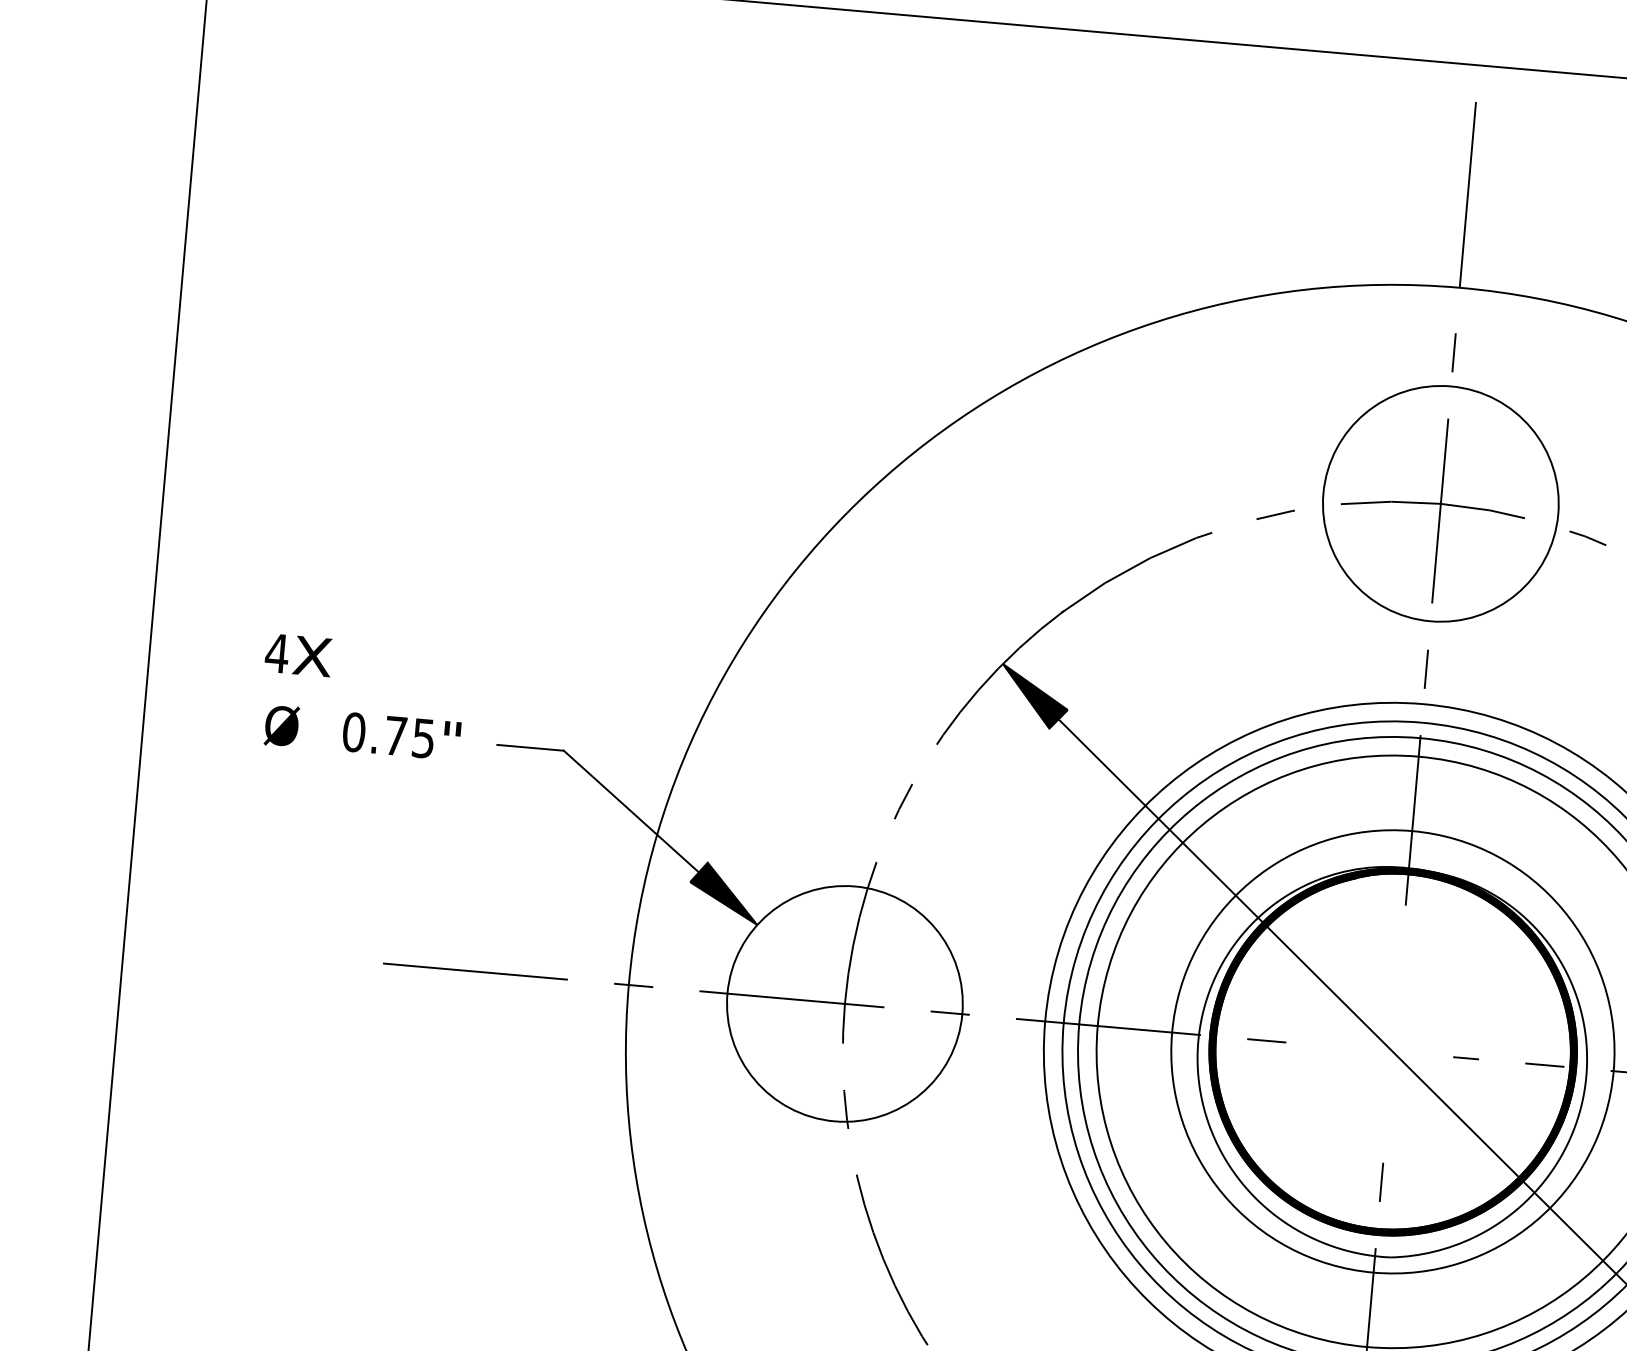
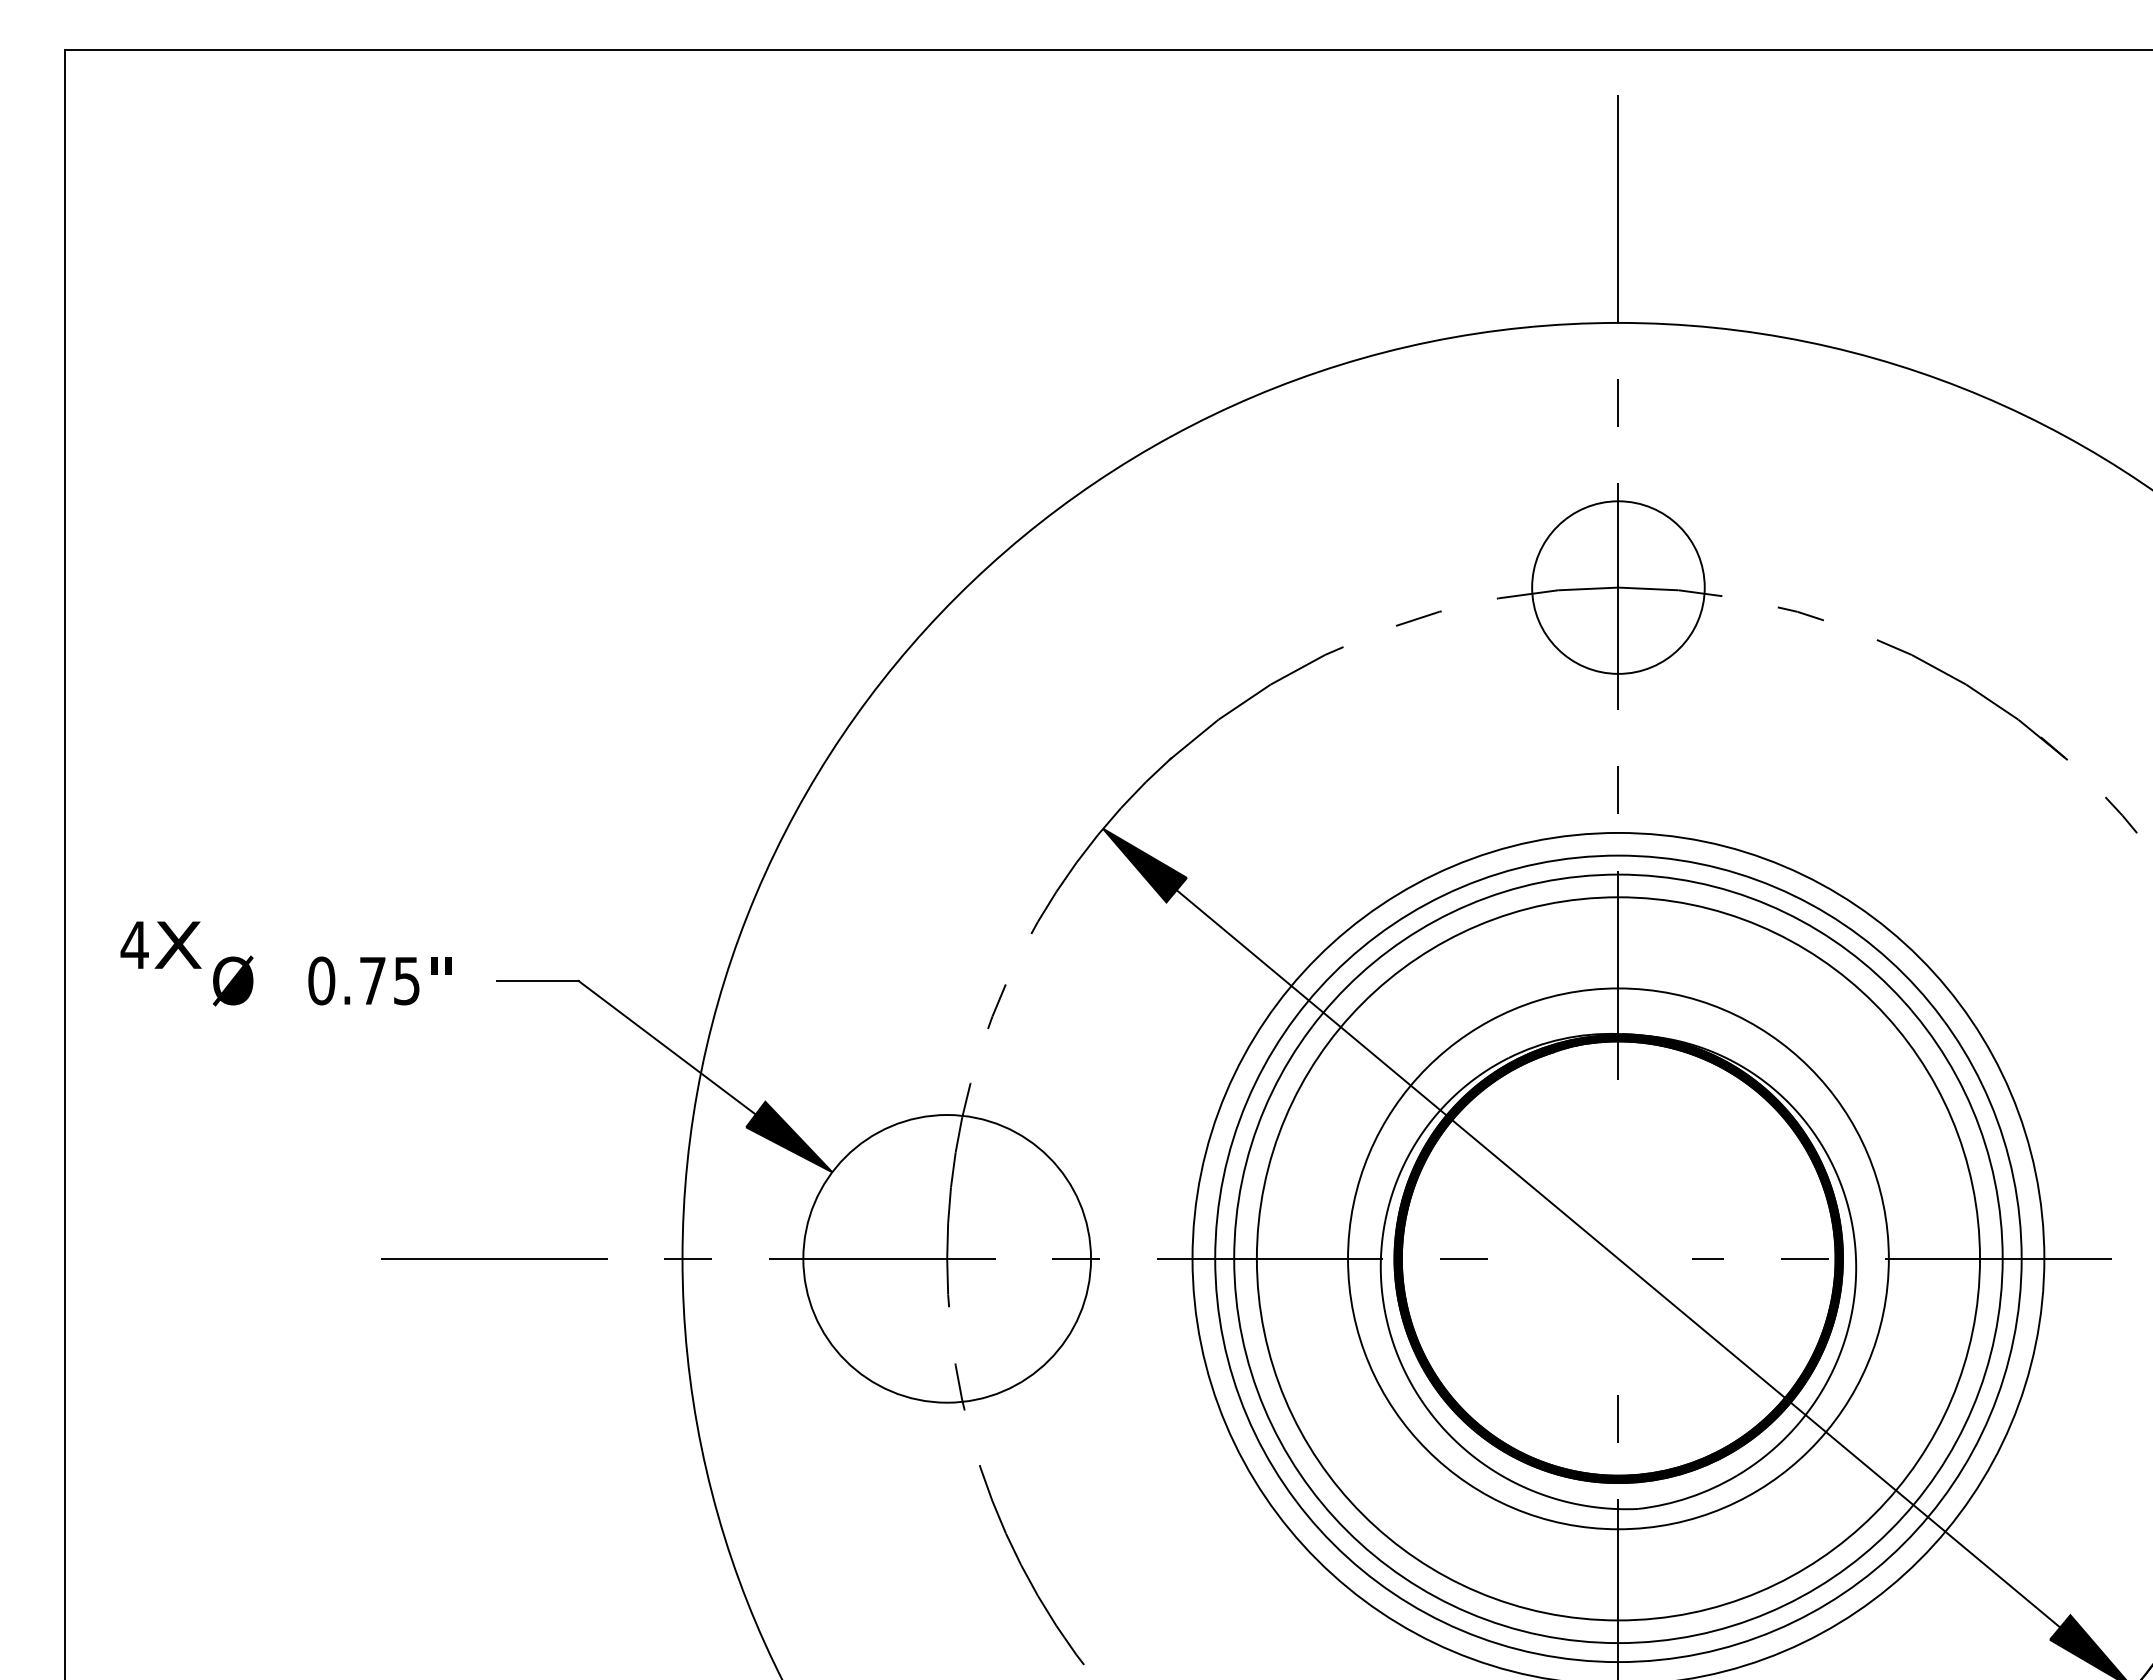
circle: (1440, 503) -> (1618, 587), size x0.6
text: (298, 654) -> (160, 944), moved

